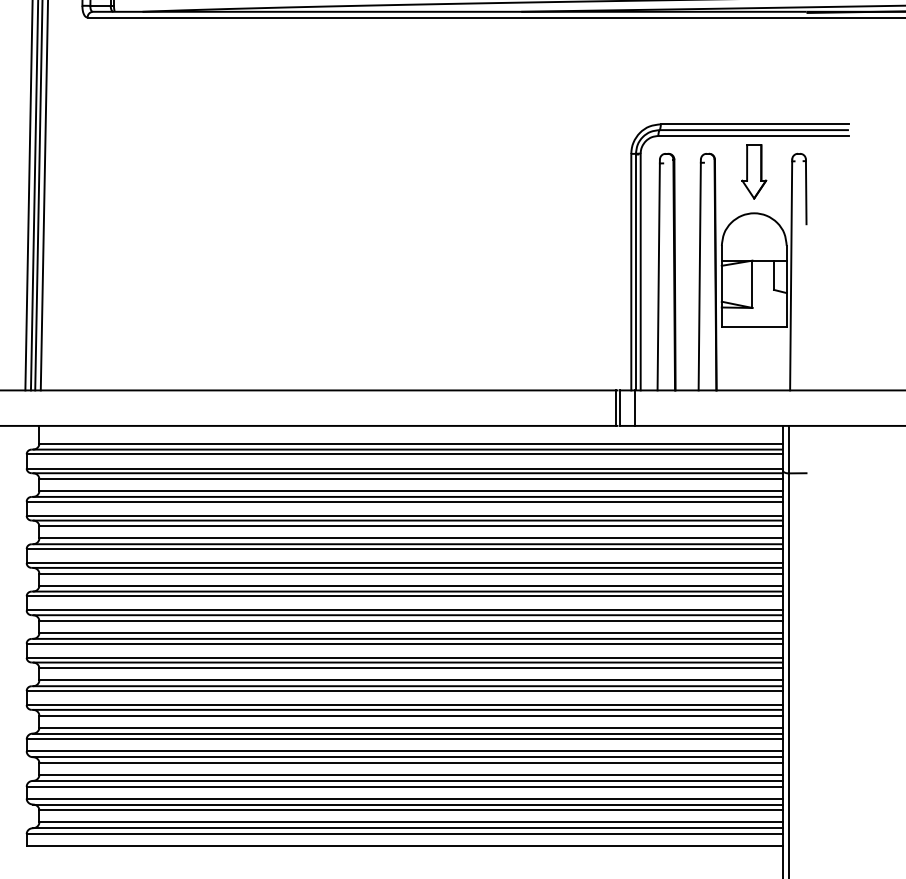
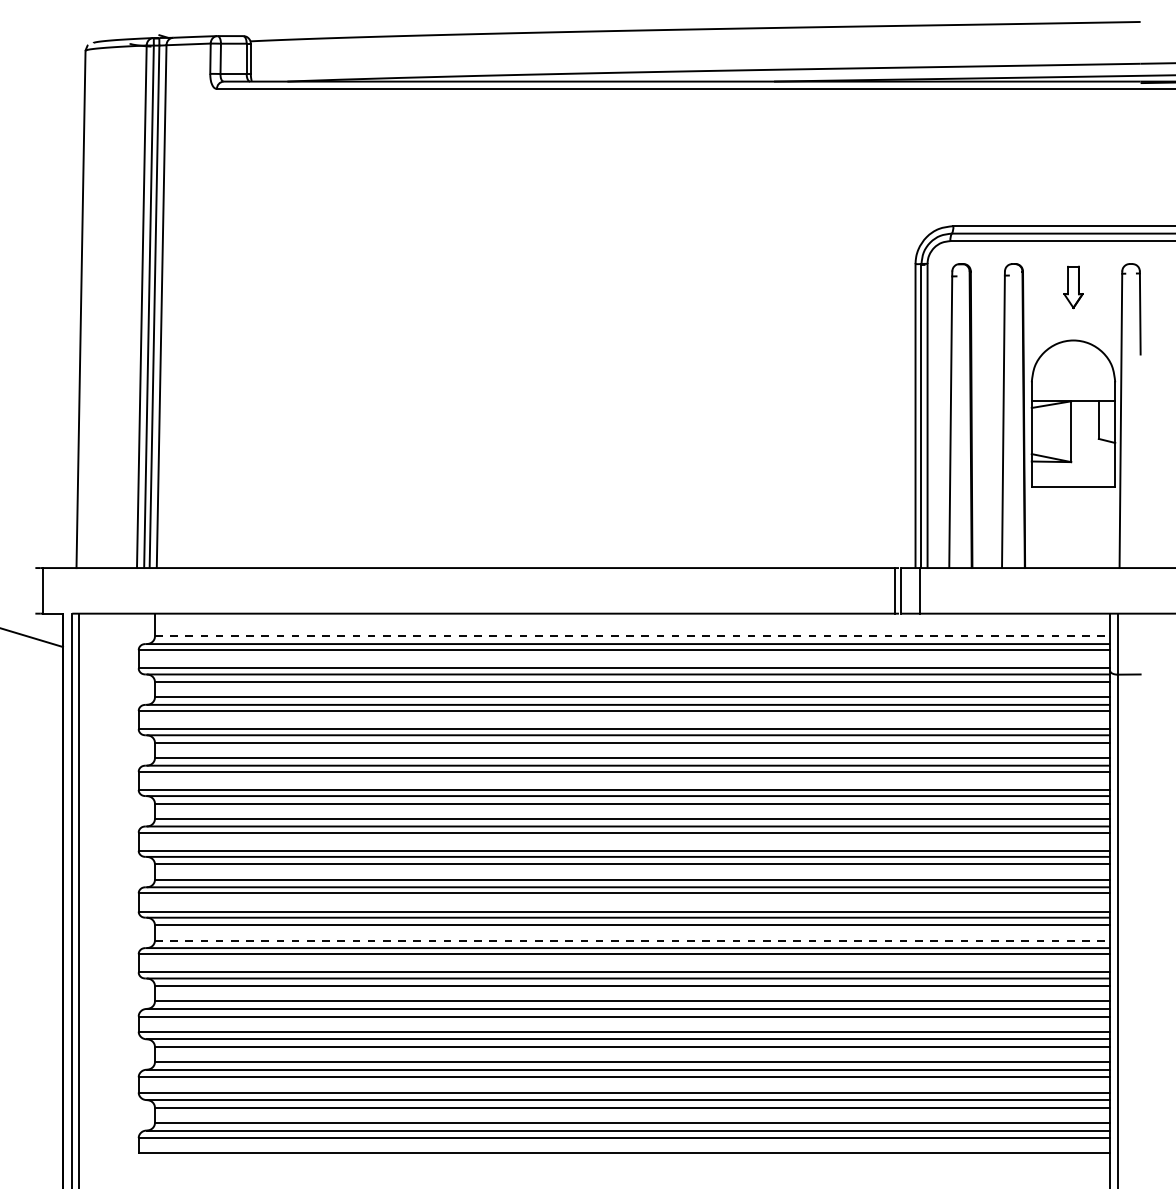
part: (754, 172) -> (1073, 287), size x0.6
line: (411, 443) -> (632, 636), solid -> dashed
line: (411, 680) -> (632, 940), solid -> dashed

